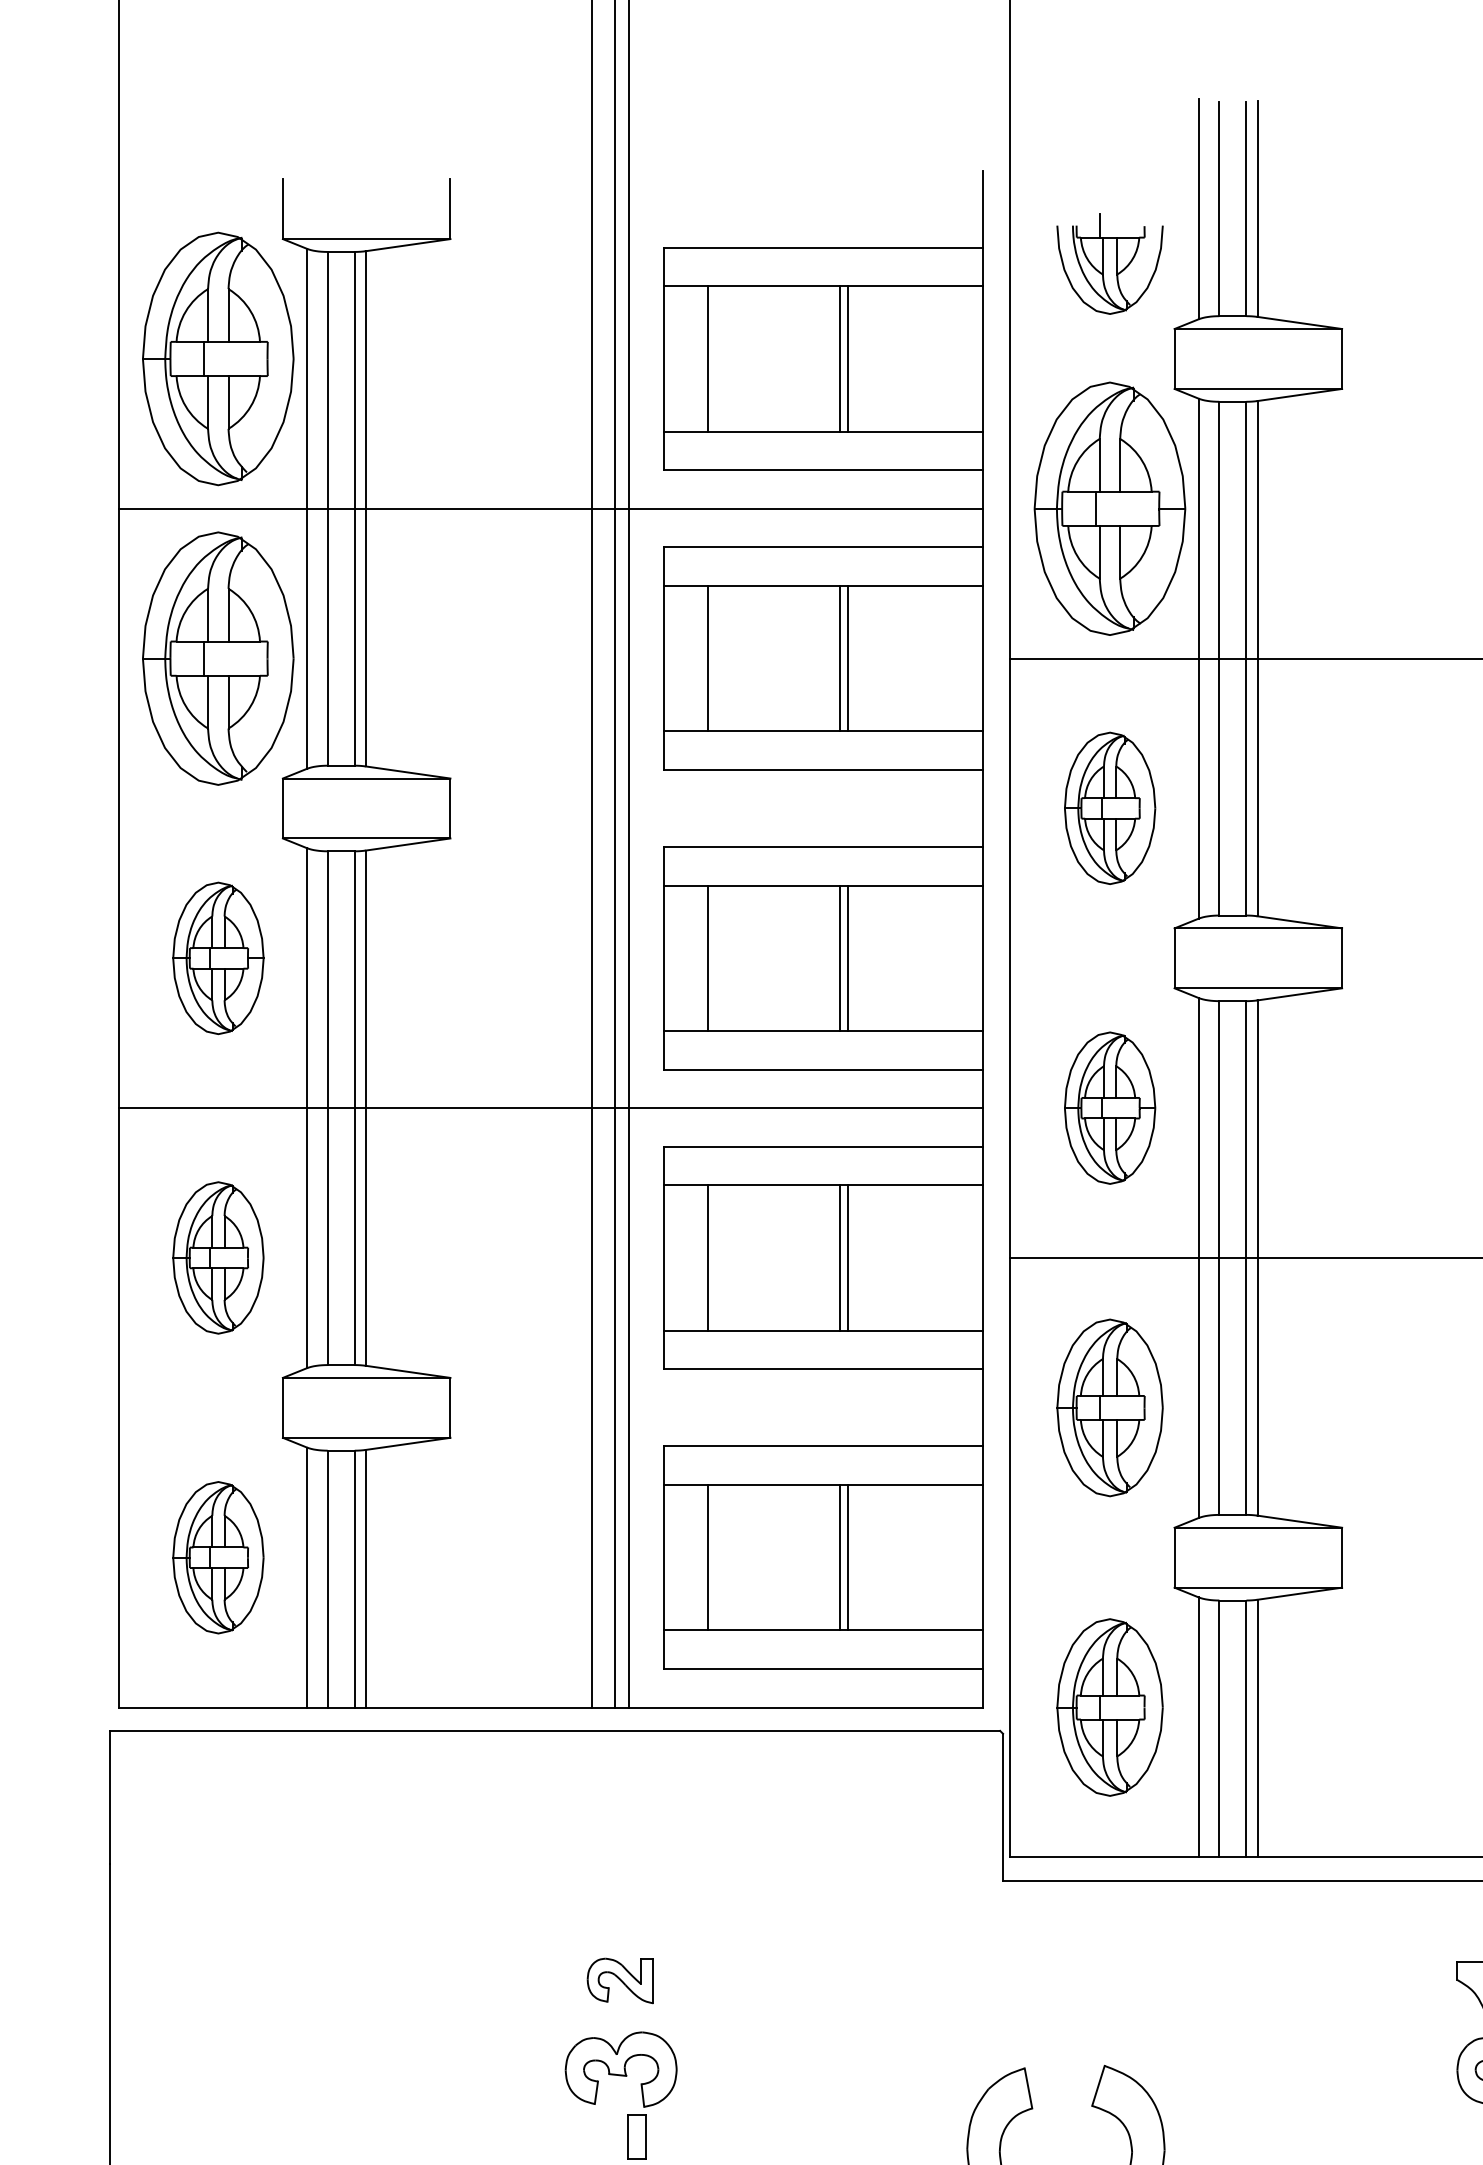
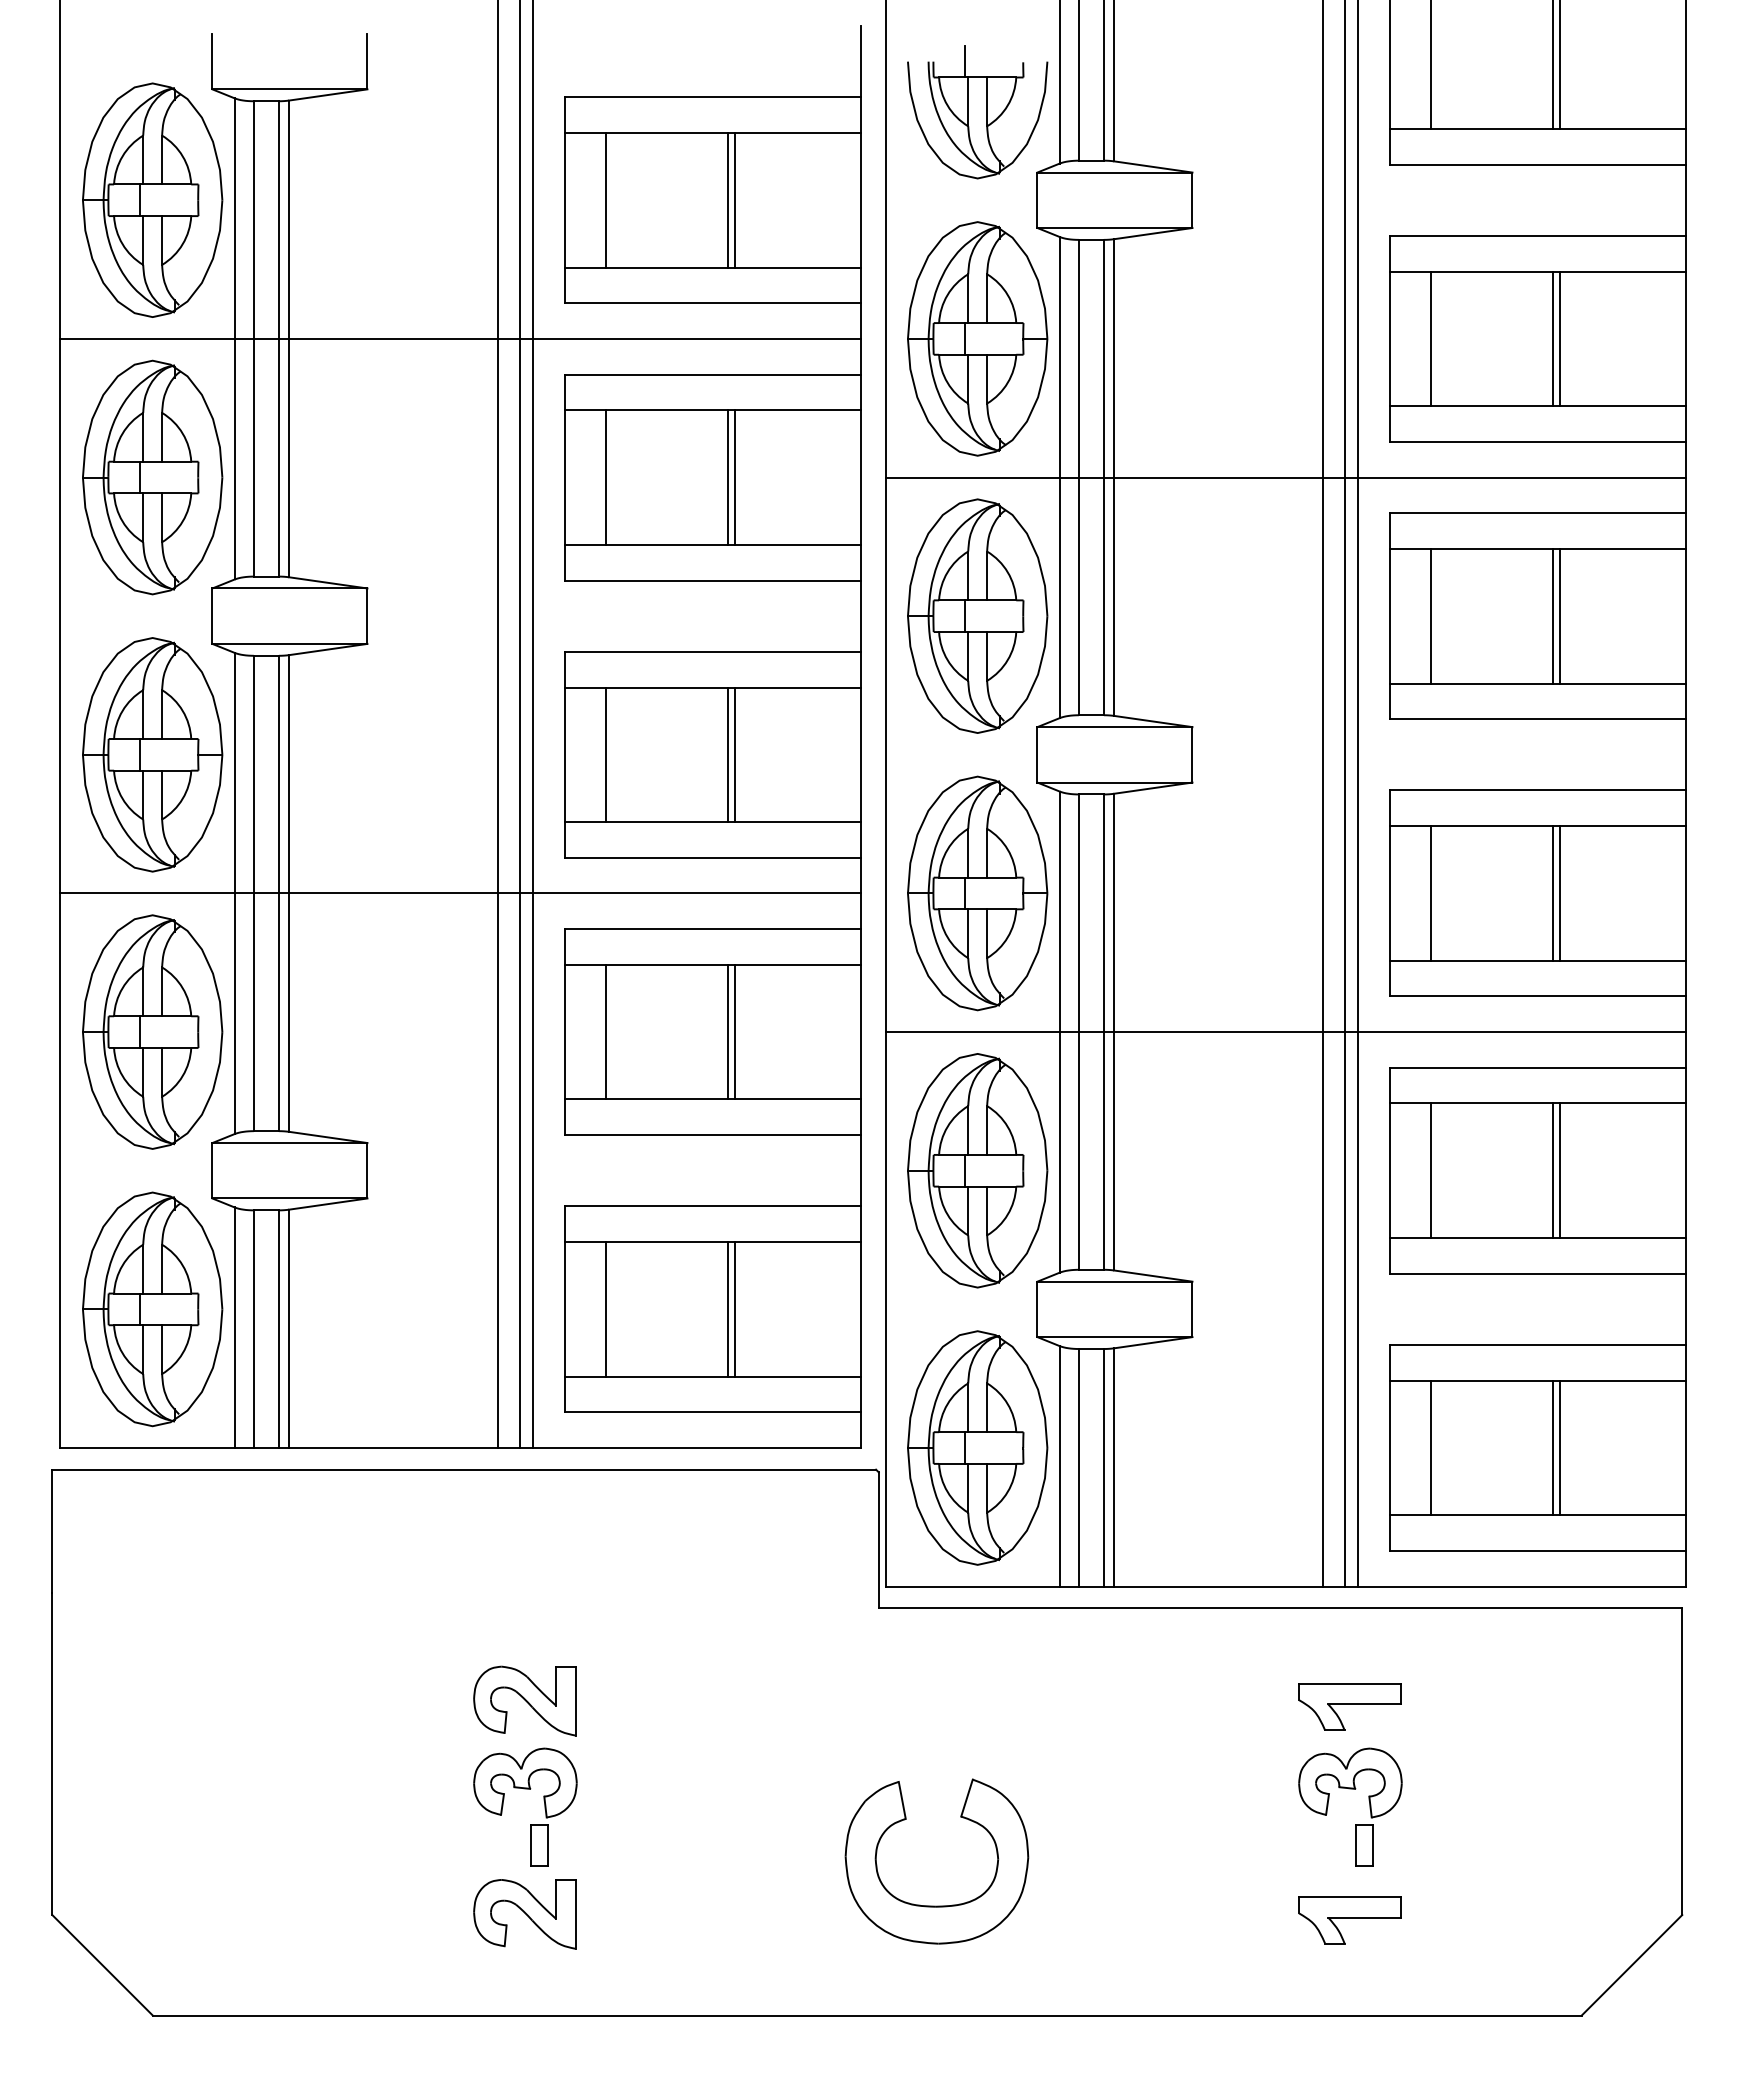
part: (1109, 264) -> (977, 112), size x1.43
part: (1109, 807) -> (977, 615), size x1.67
part: (218, 957) -> (152, 754), size x1.67
part: (1109, 1108) -> (977, 893), size x1.67
part: (218, 1257) -> (152, 1031), size x1.67
part: (1109, 1407) -> (977, 1170), size x1.43
part: (218, 1557) -> (152, 1309), size x1.67
part: (1109, 1706) -> (977, 1447), size x1.43
part: (620, 1980) -> (524, 1700), size x1.67

